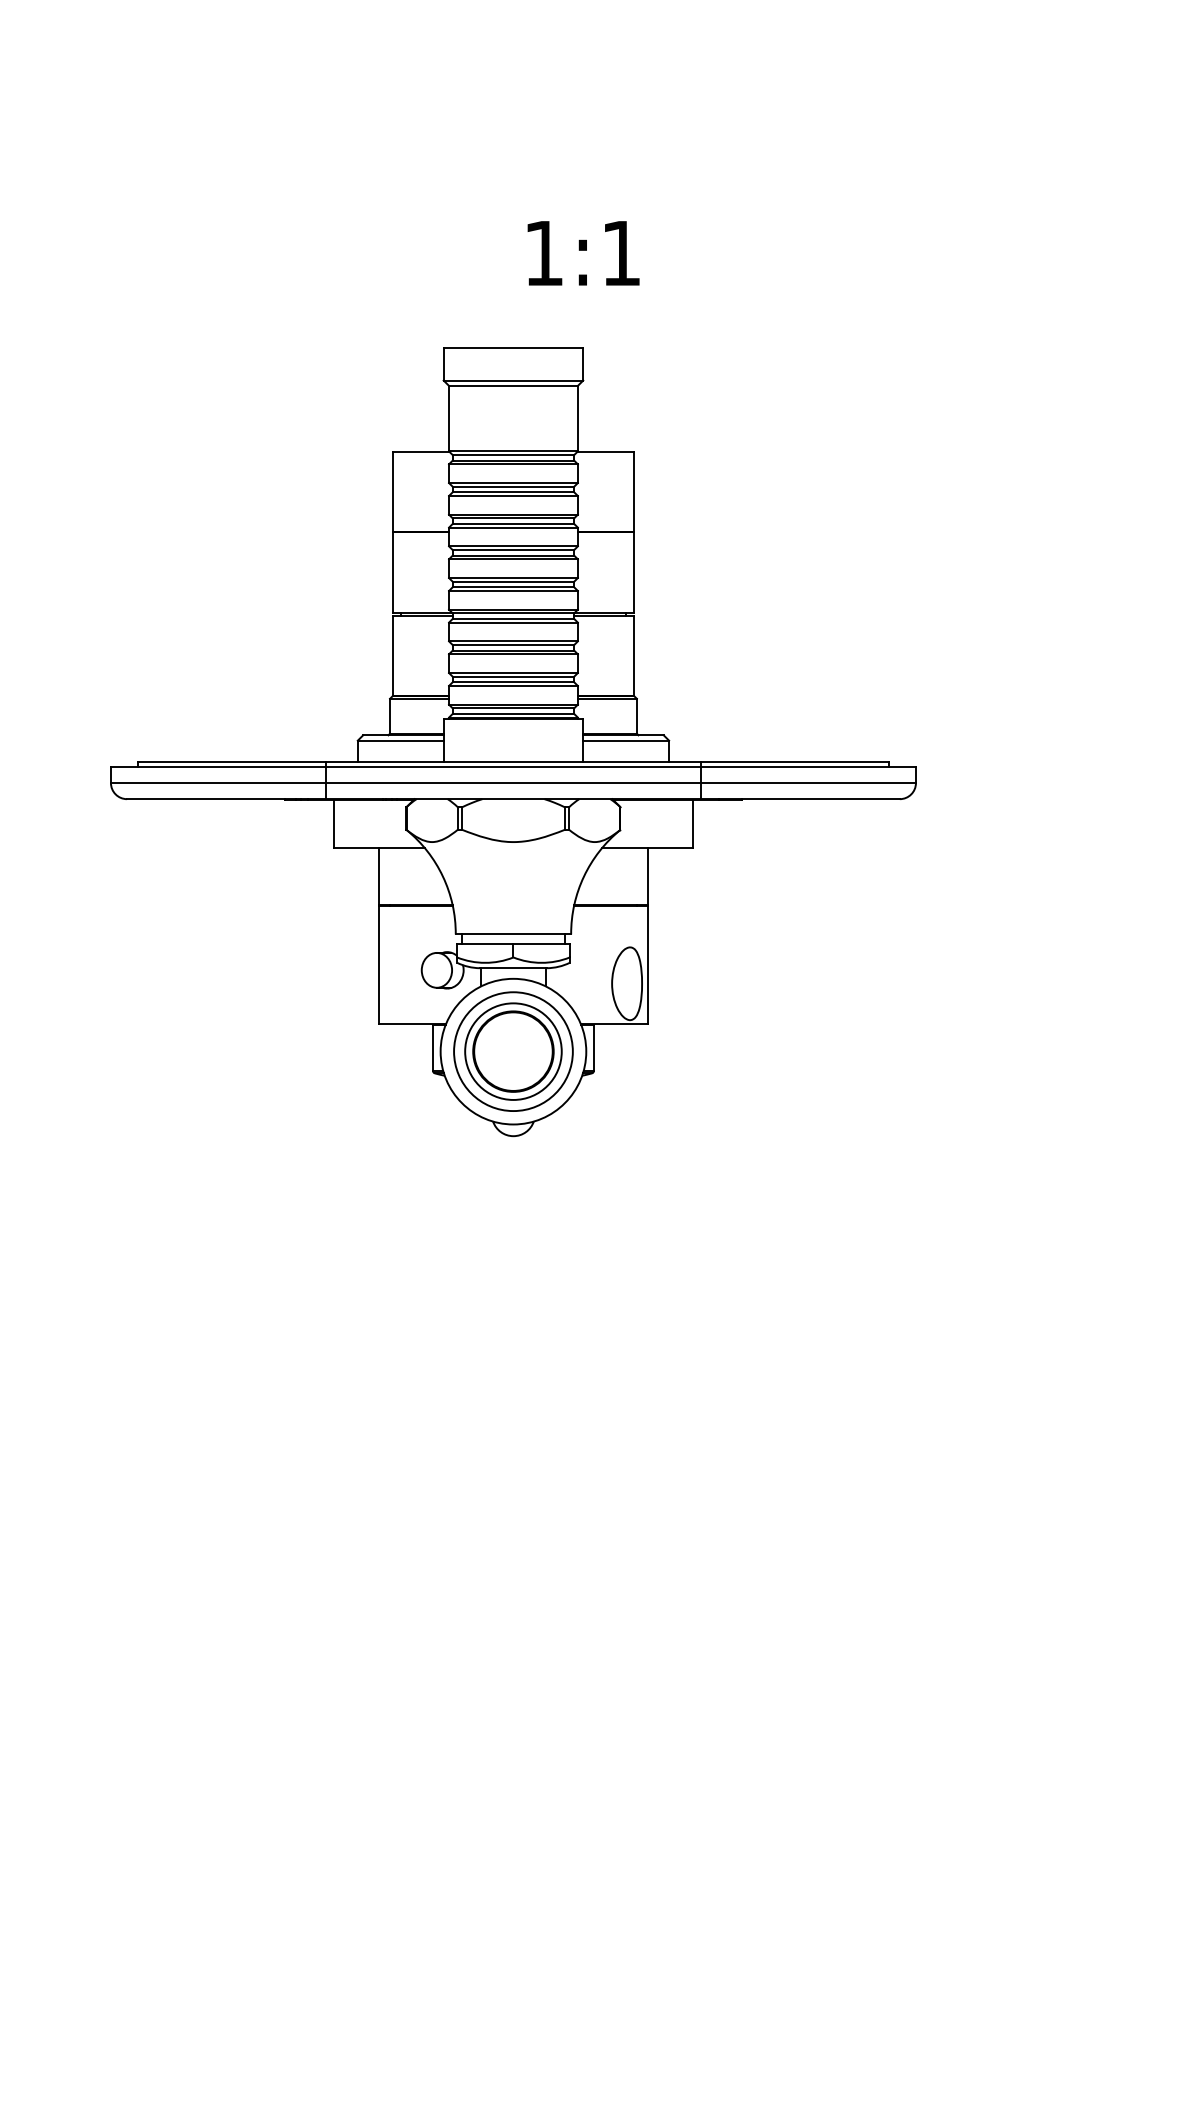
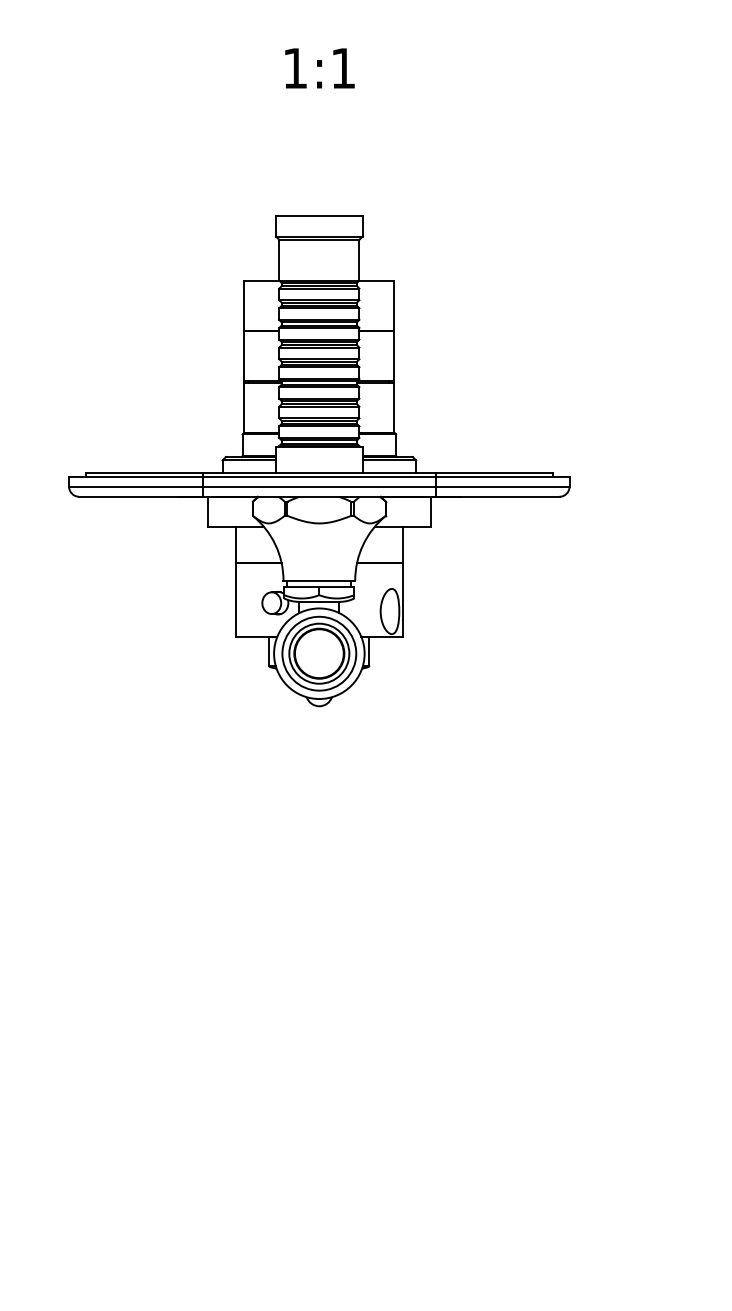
text: (582, 253) -> (319, 68), moved

